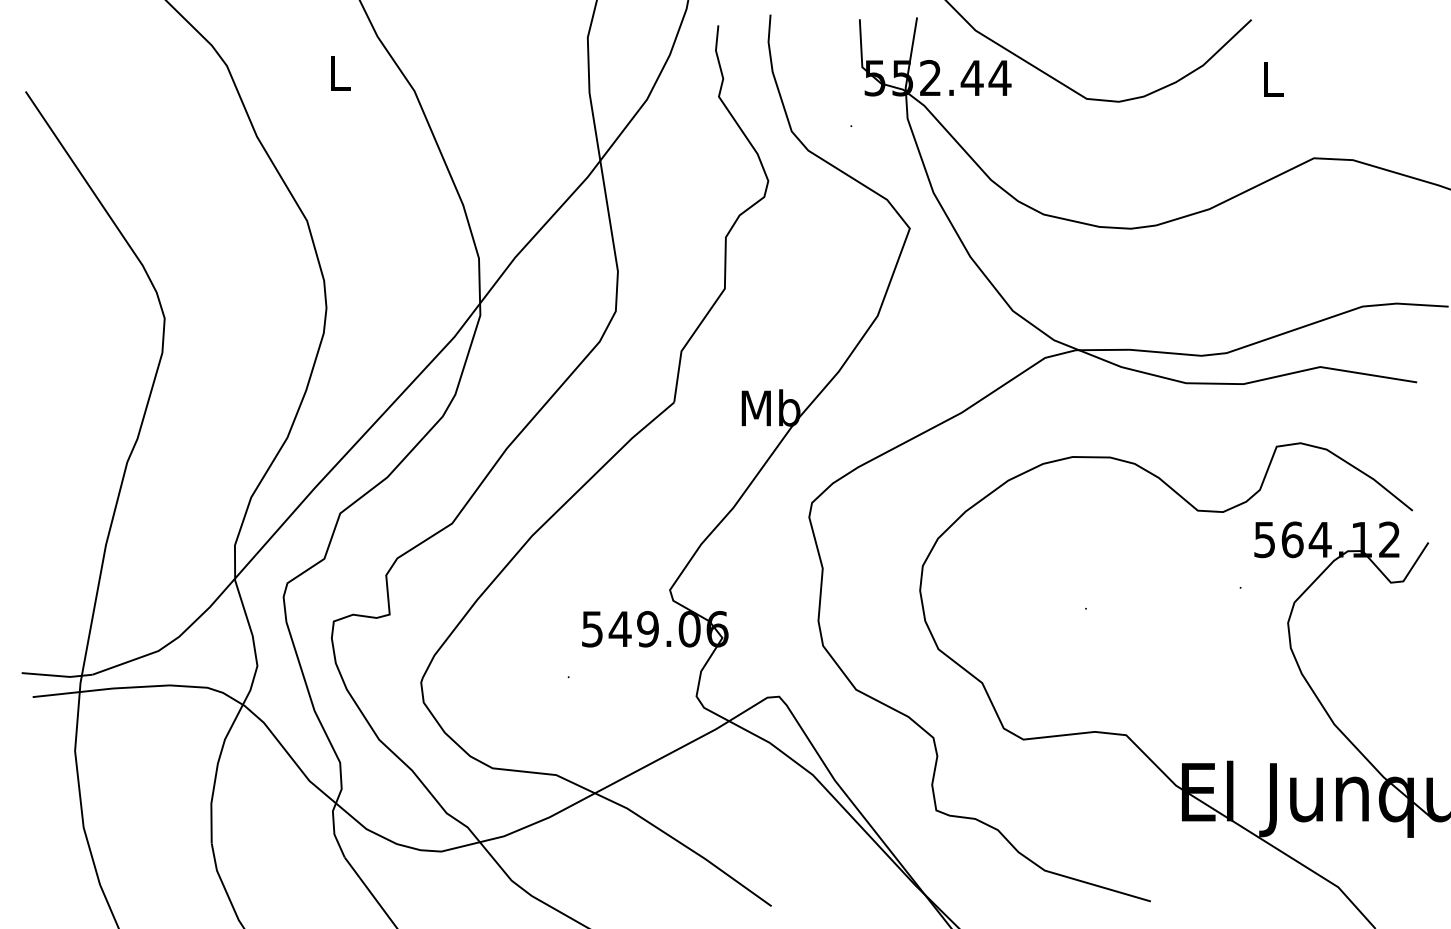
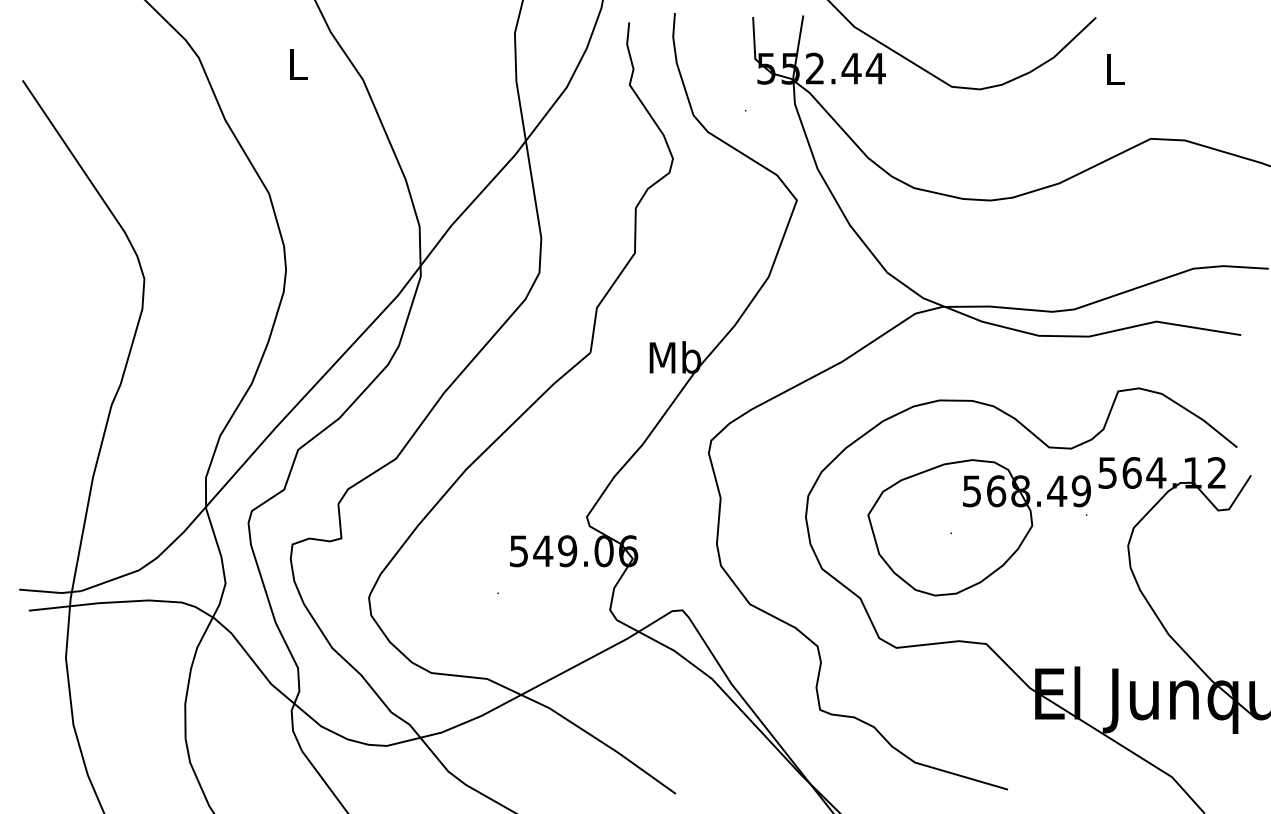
part: (1117, 602) -> (978, 527), added

